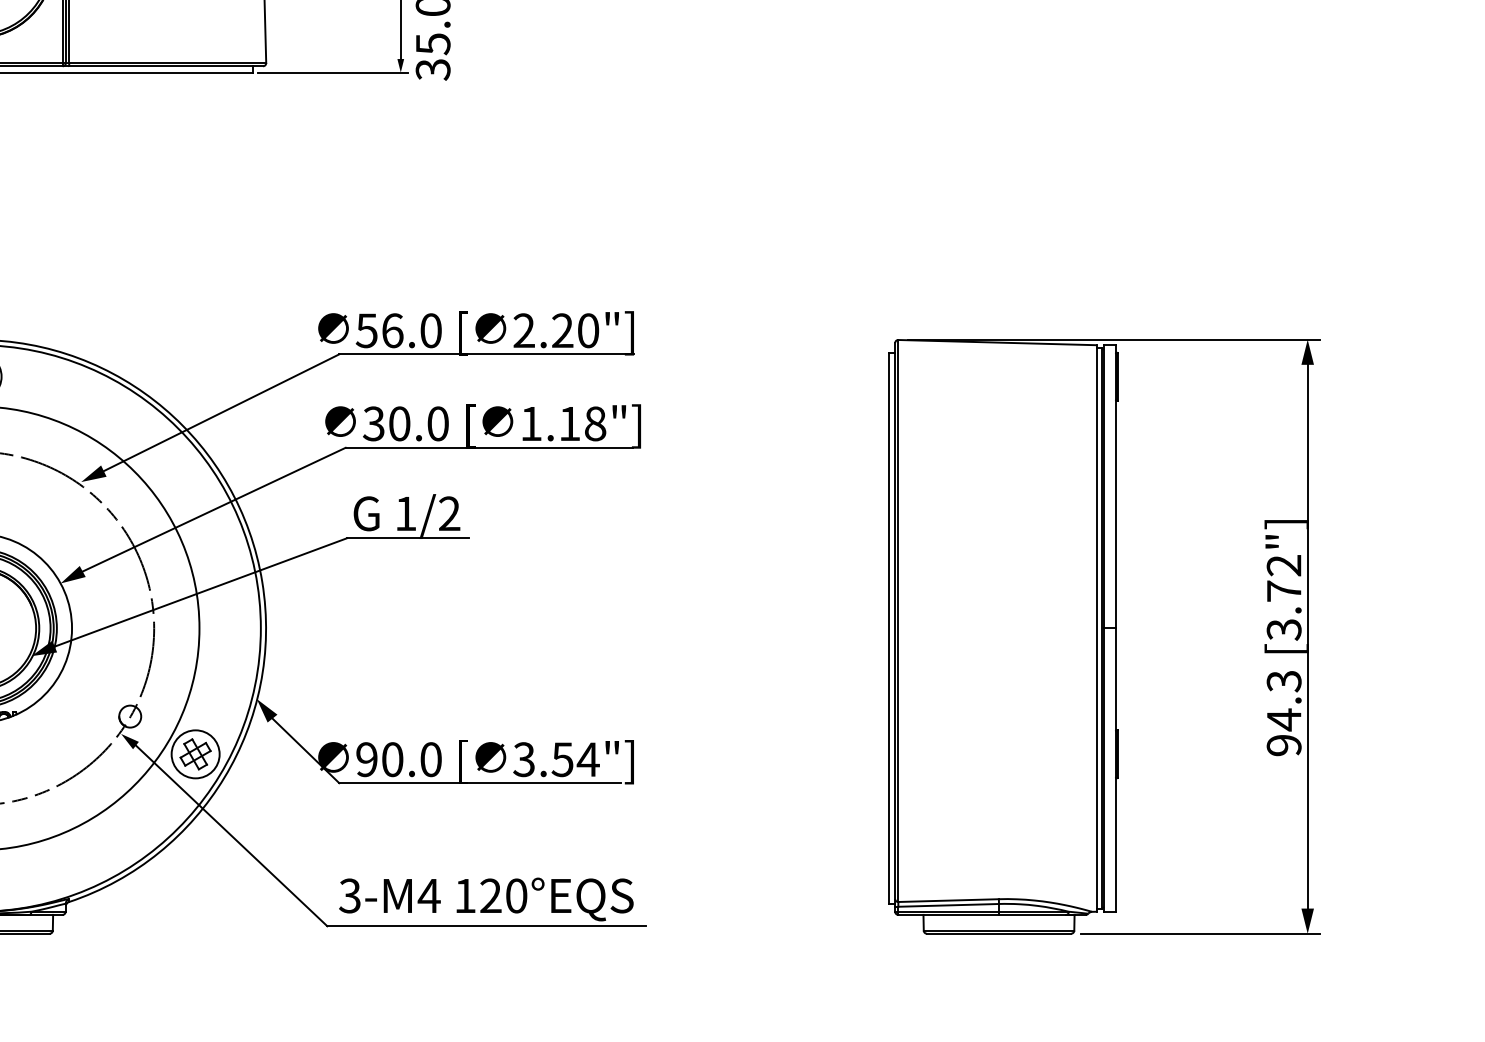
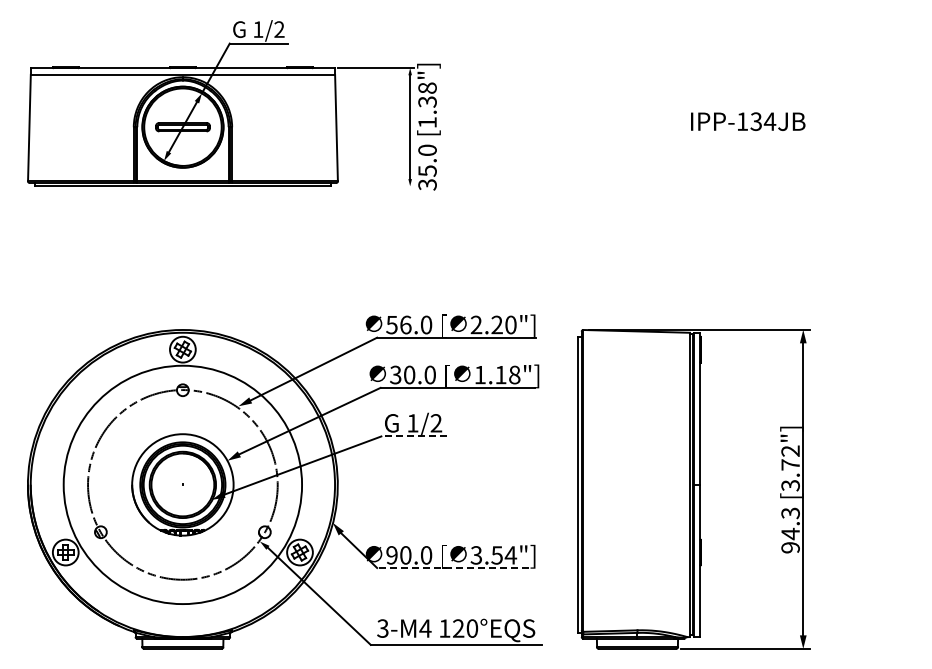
line: (332, 72) -> (373, 186), removed
line: (408, 538) -> (414, 436), solid -> dashed
part: (1103, 636) -> (693, 489), moved
line: (479, 784) -> (452, 568), solid -> dashed

